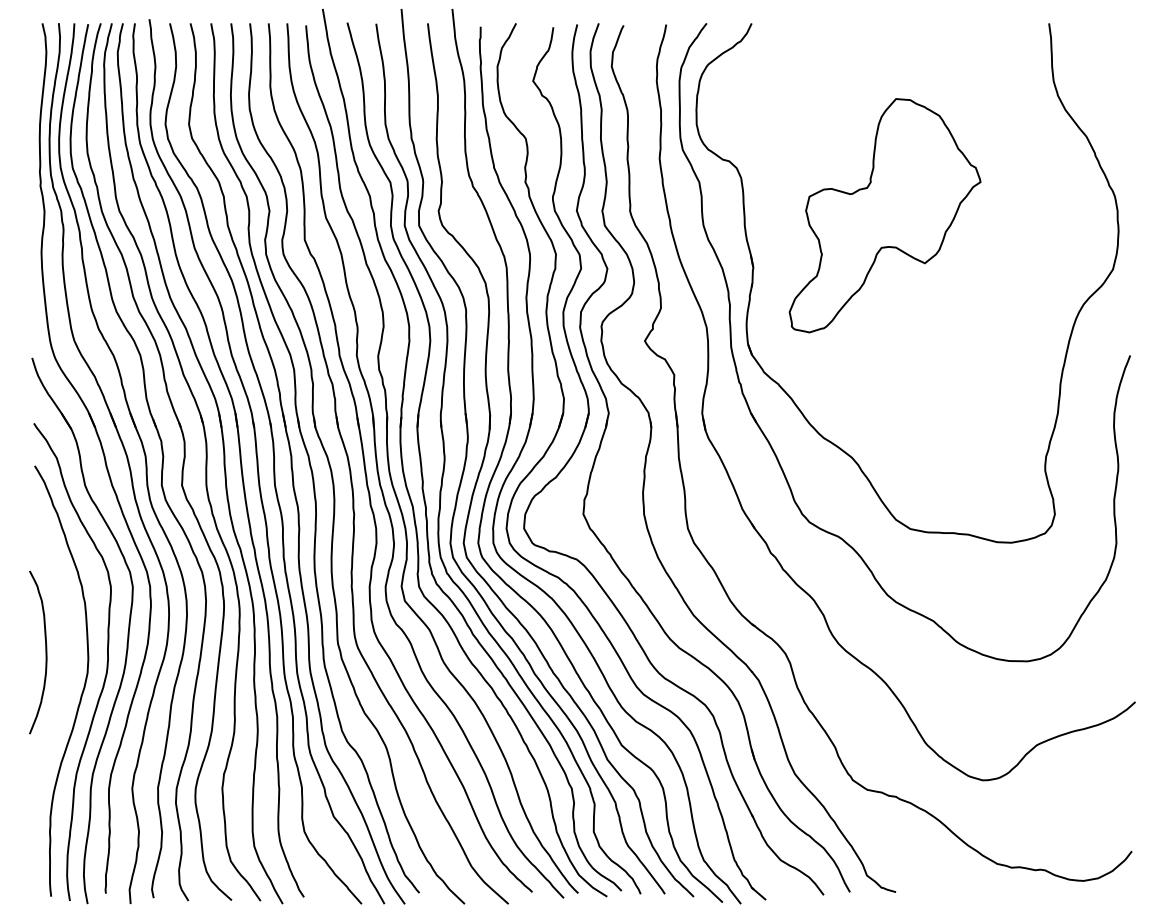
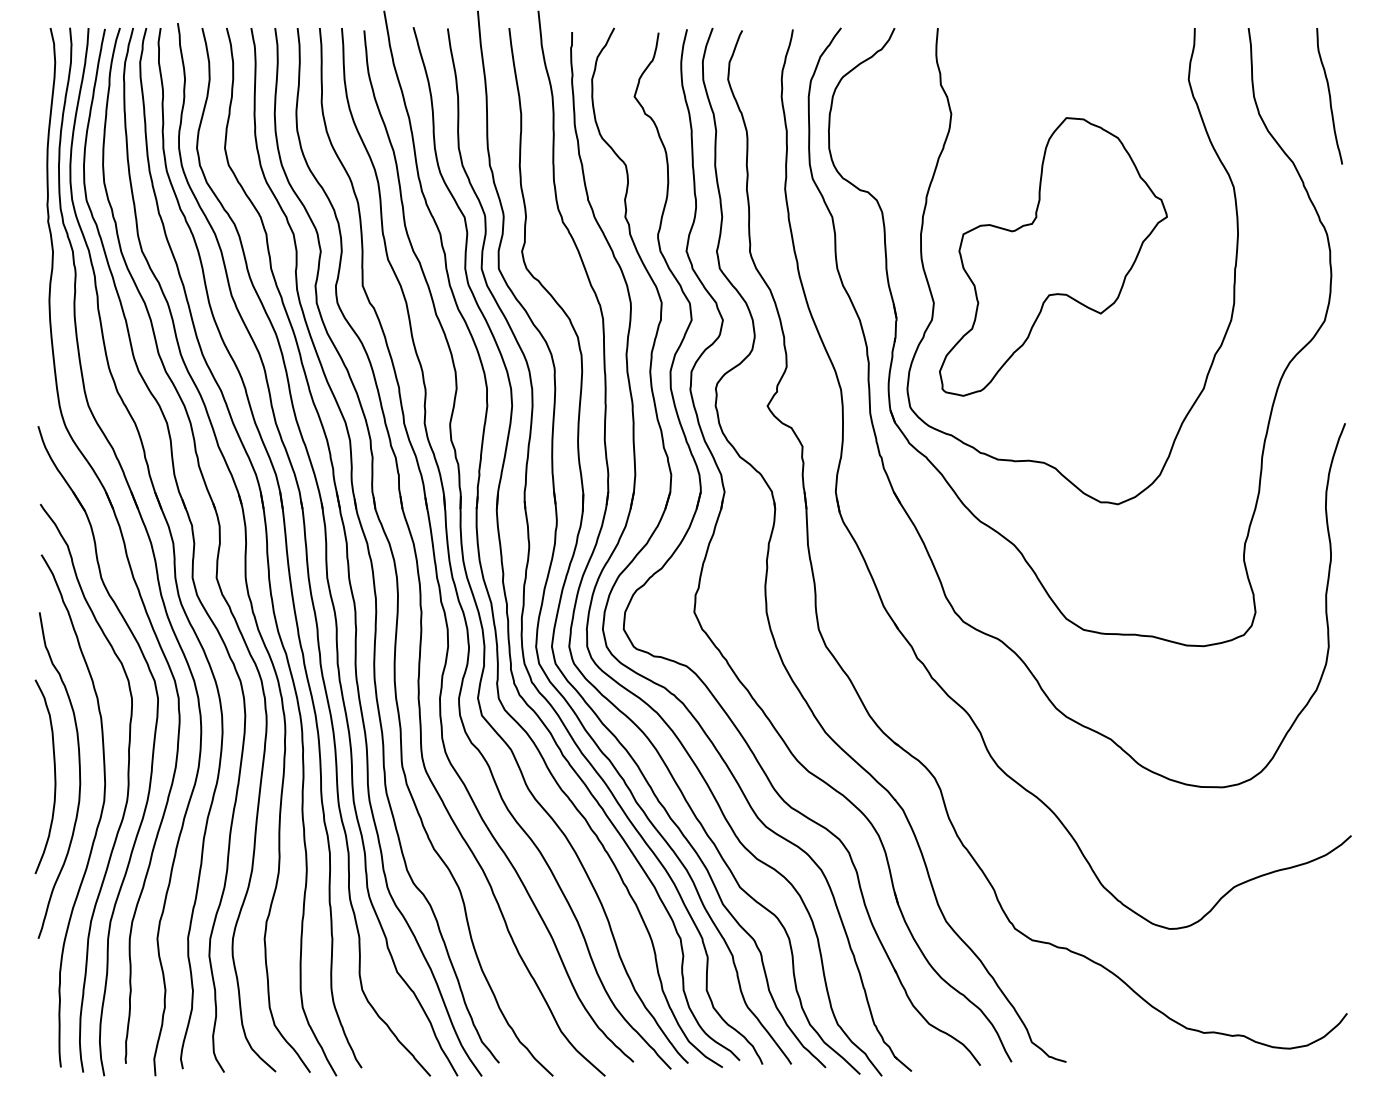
curve: (1116, 80) -> (1328, 96), added
curve: (785, 252) -> (934, 300), added
curve: (66, 651) -> (79, 775), added

